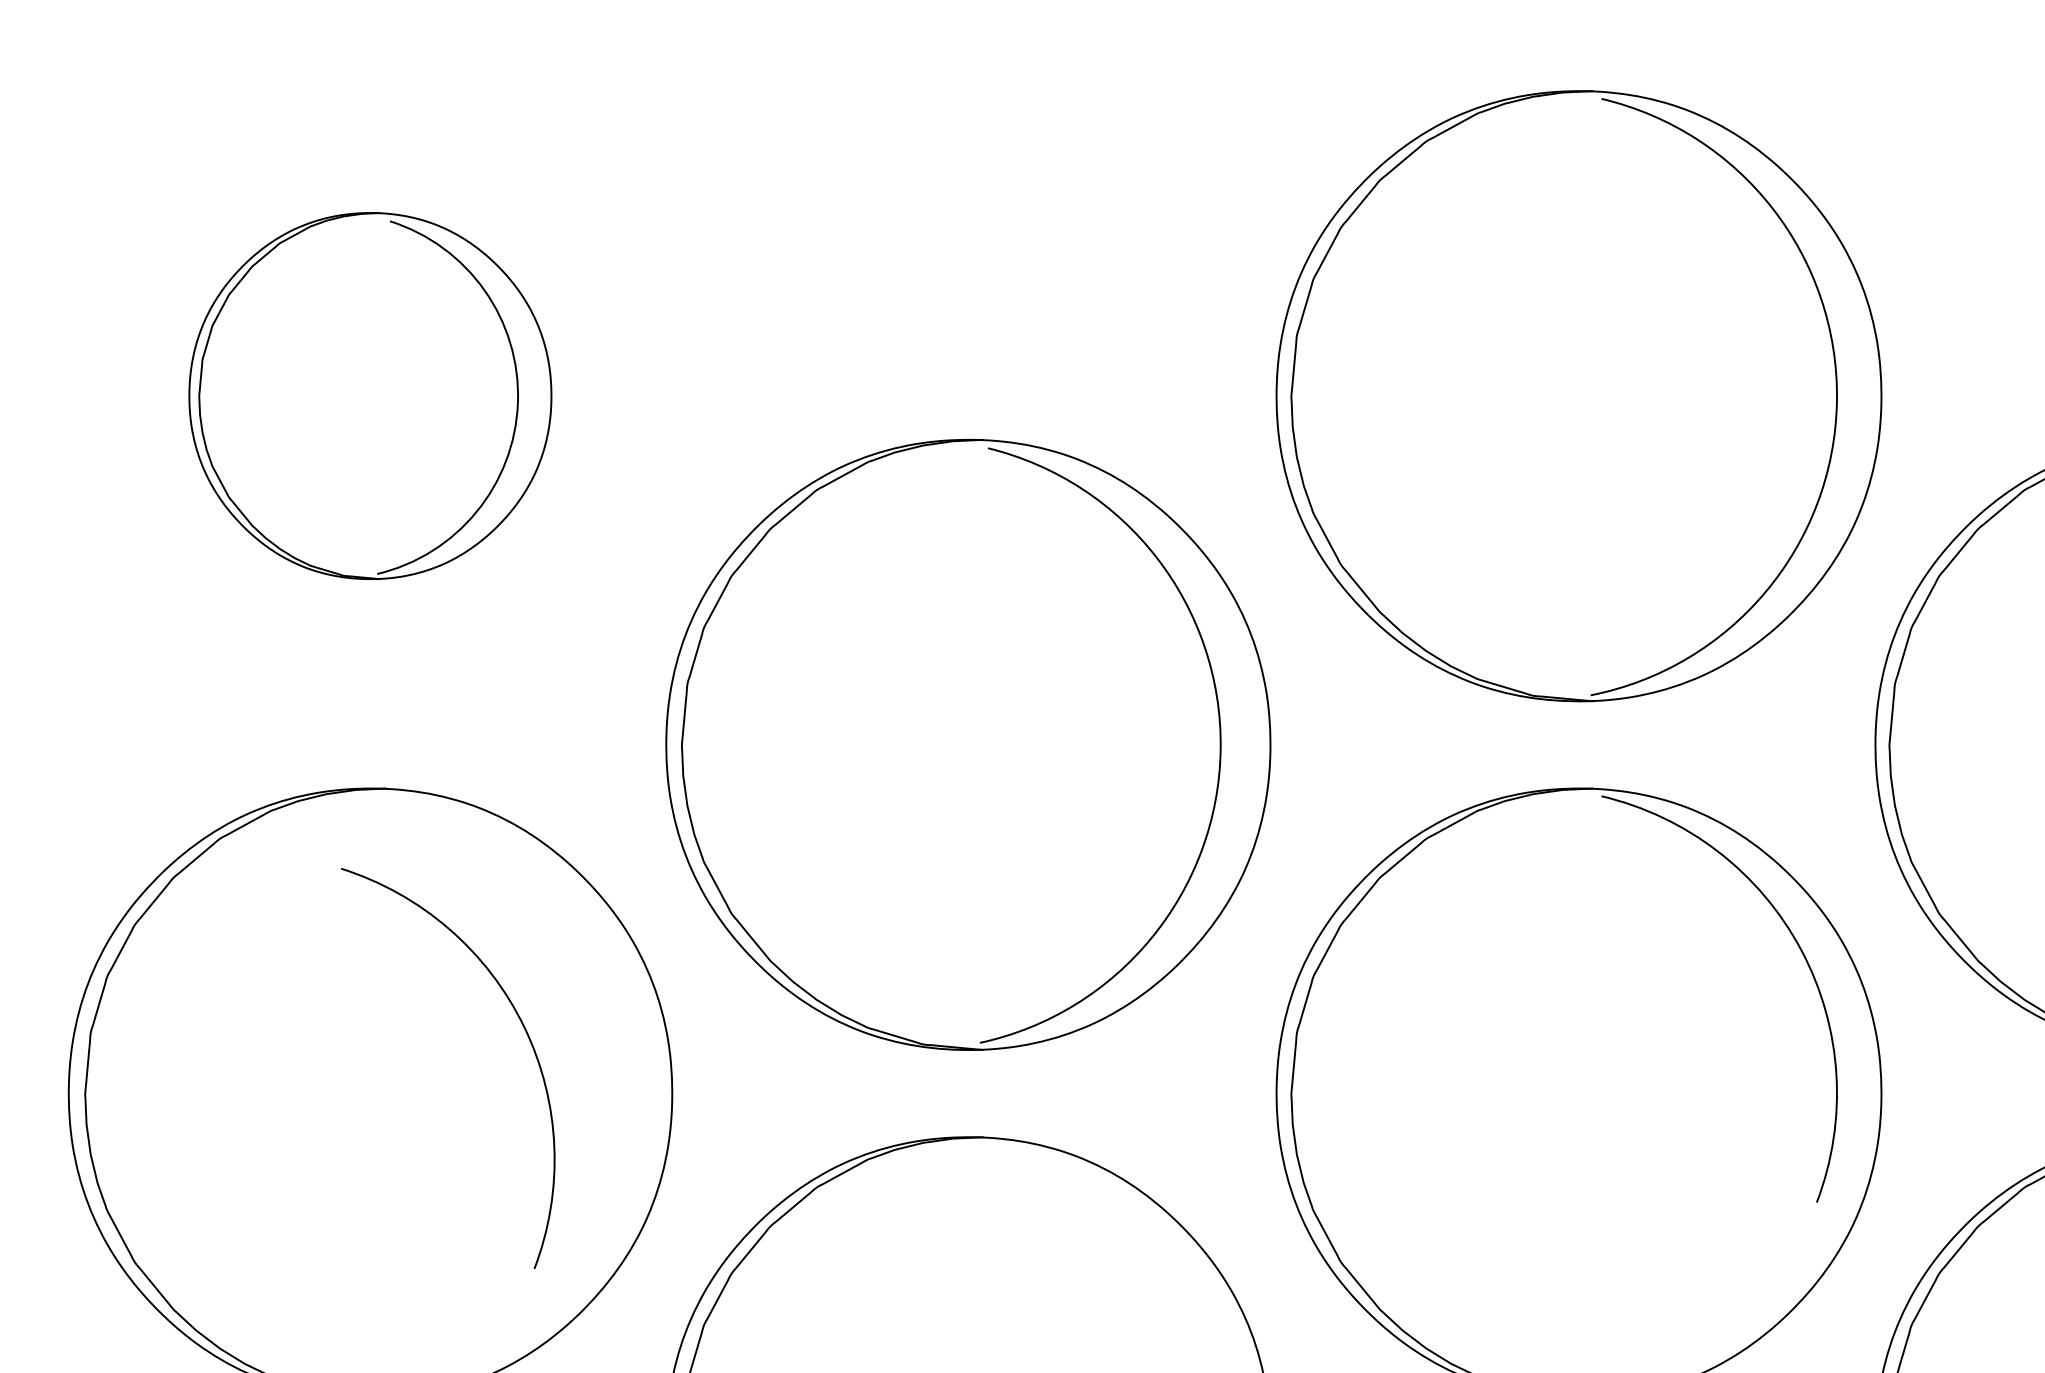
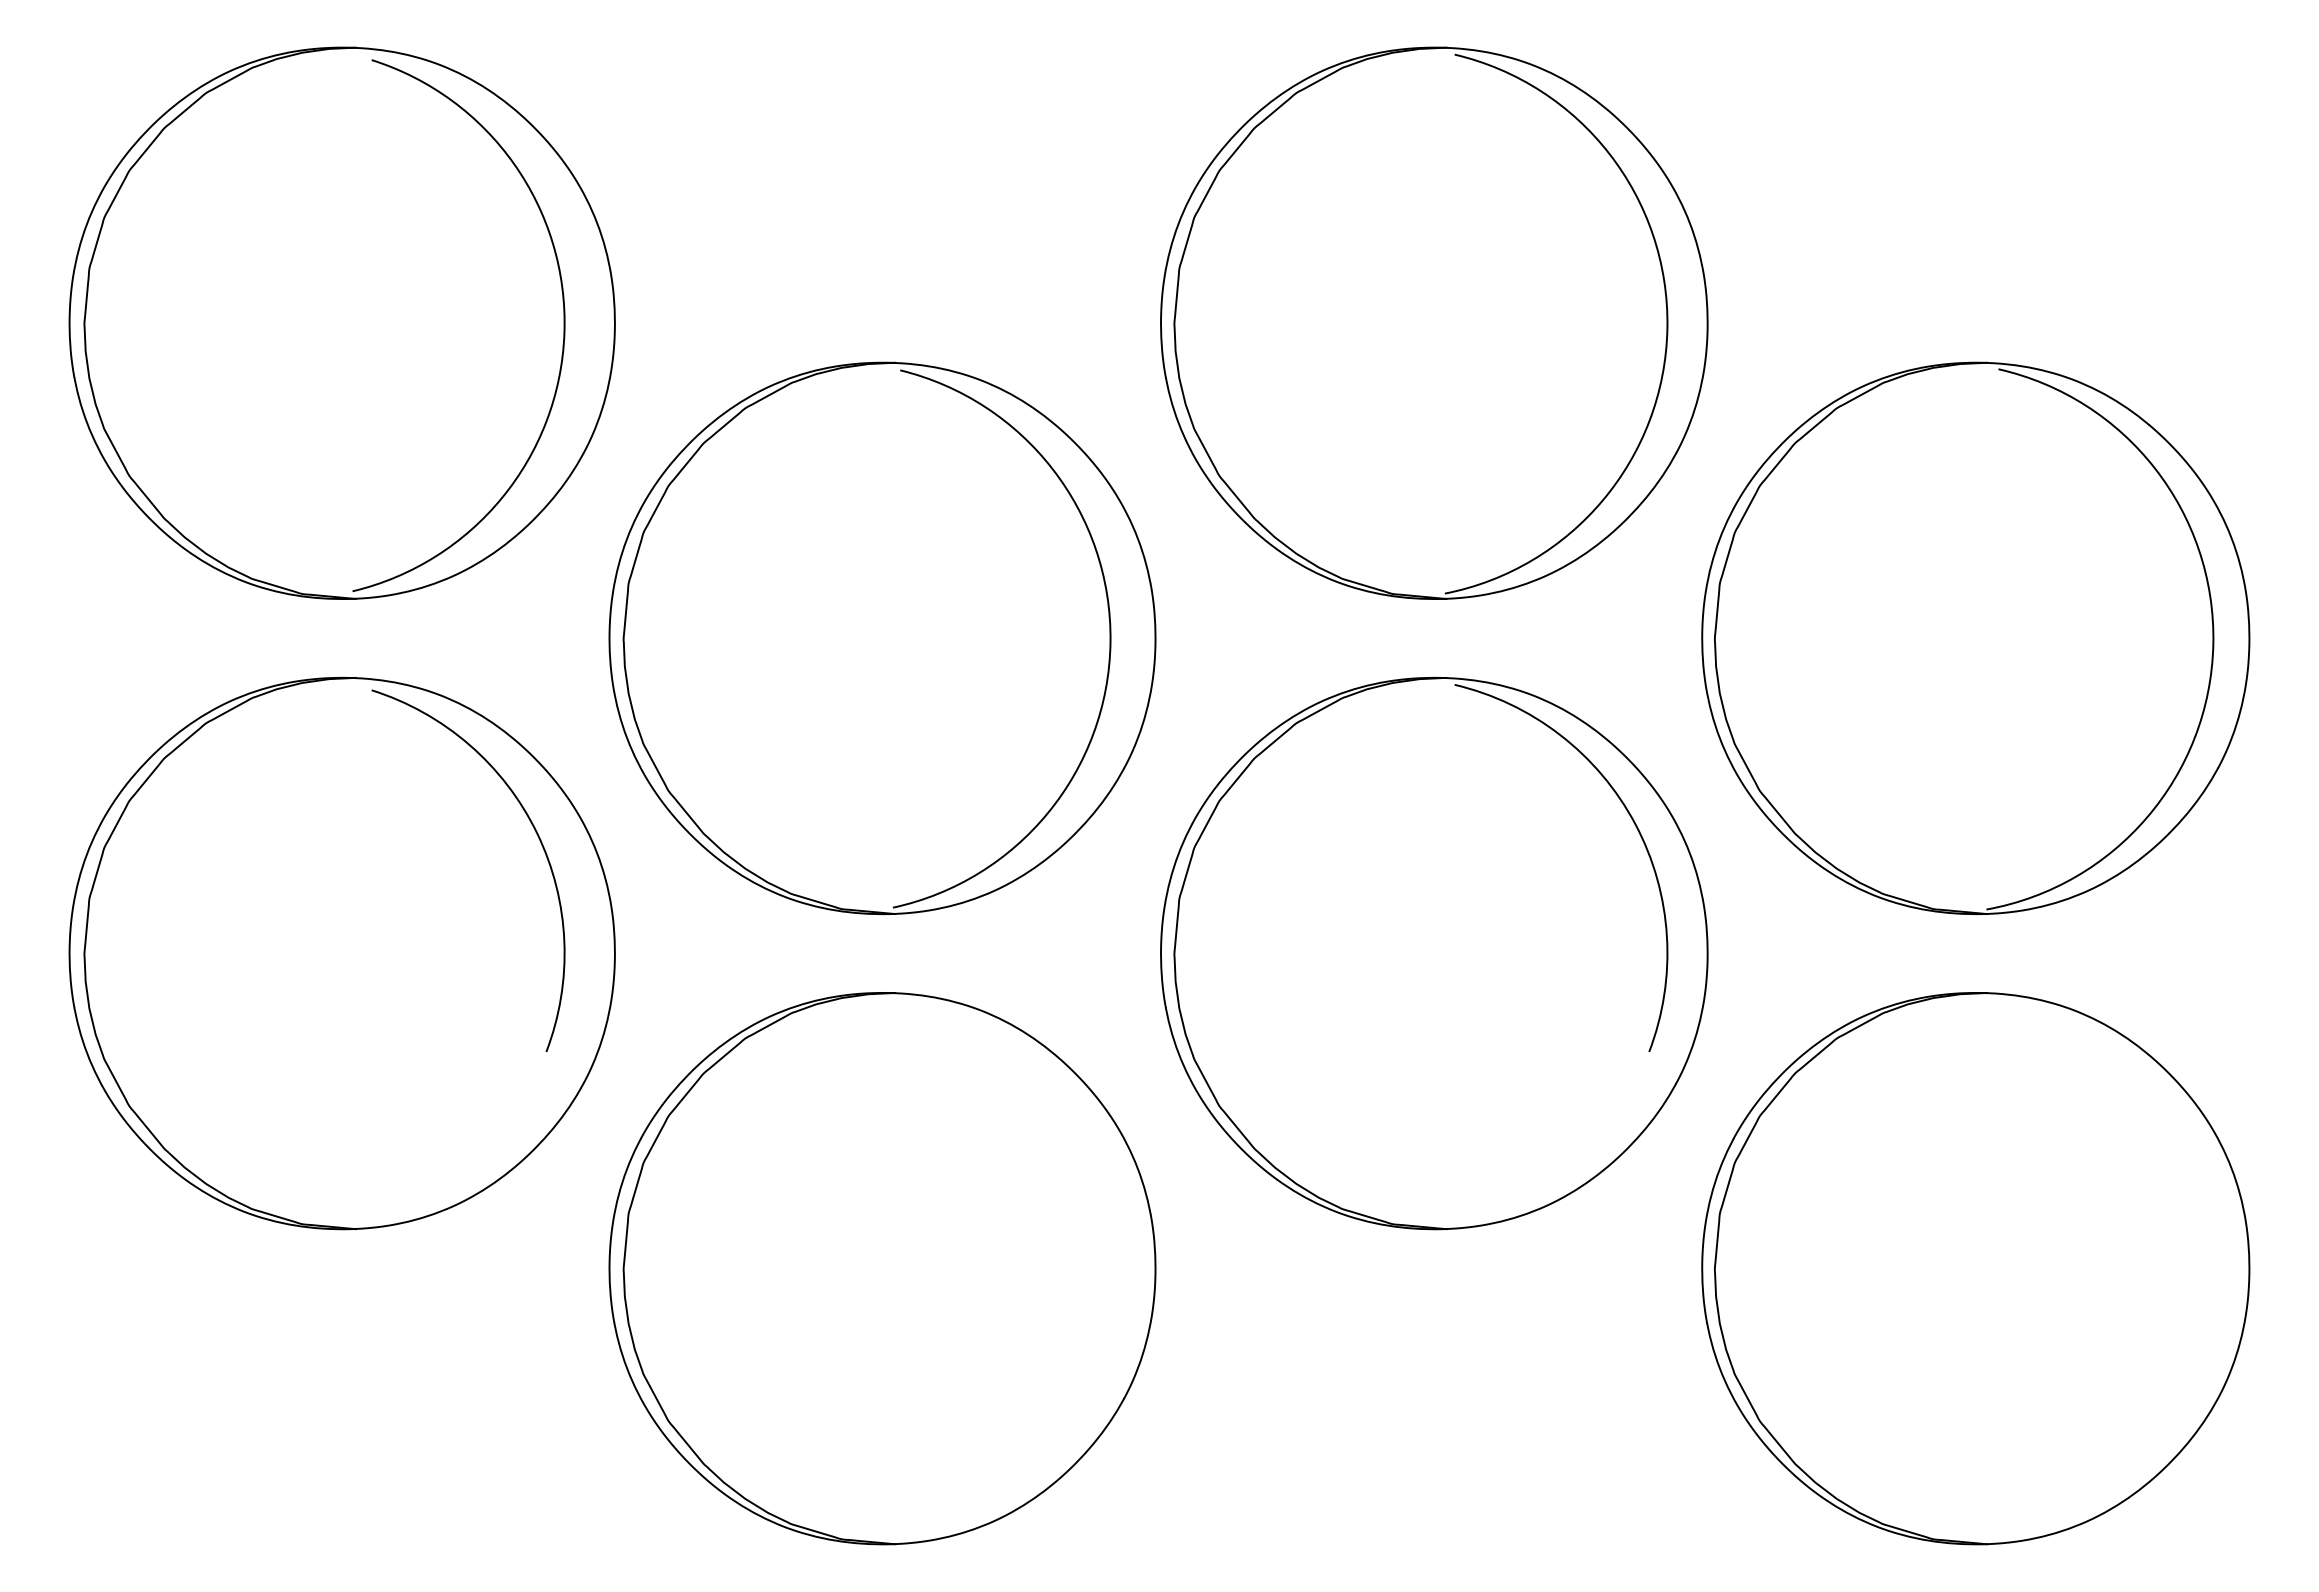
part: (369, 395) -> (341, 322), size x1.67
arc: (527, 1038) -> (540, 843), moved

